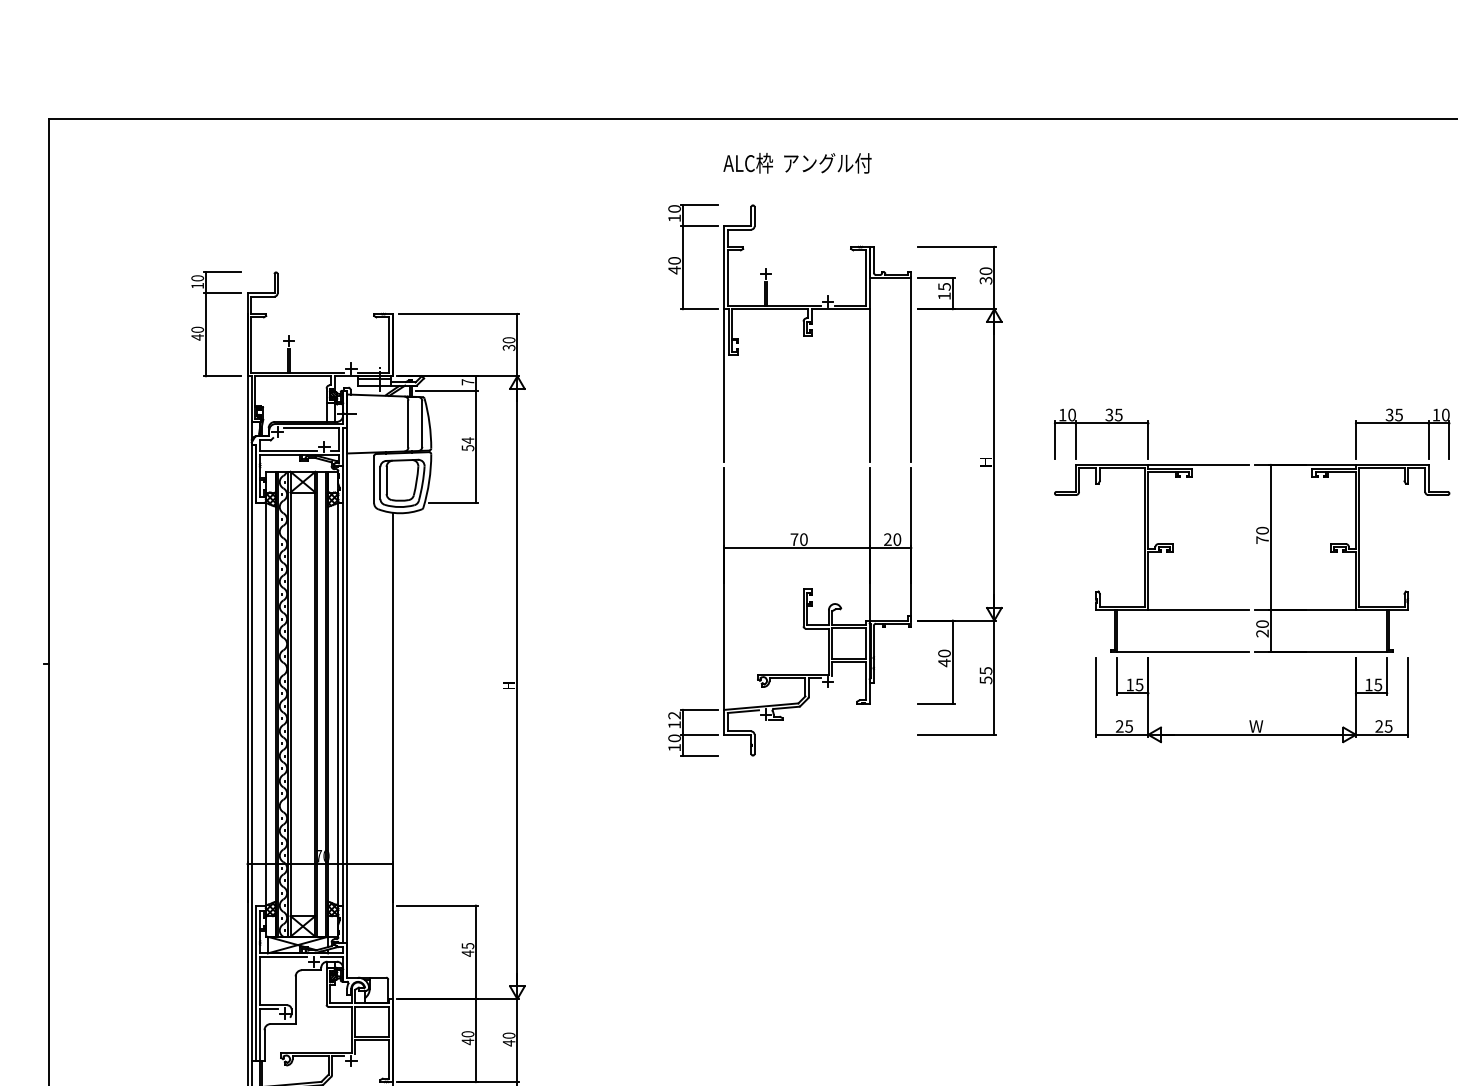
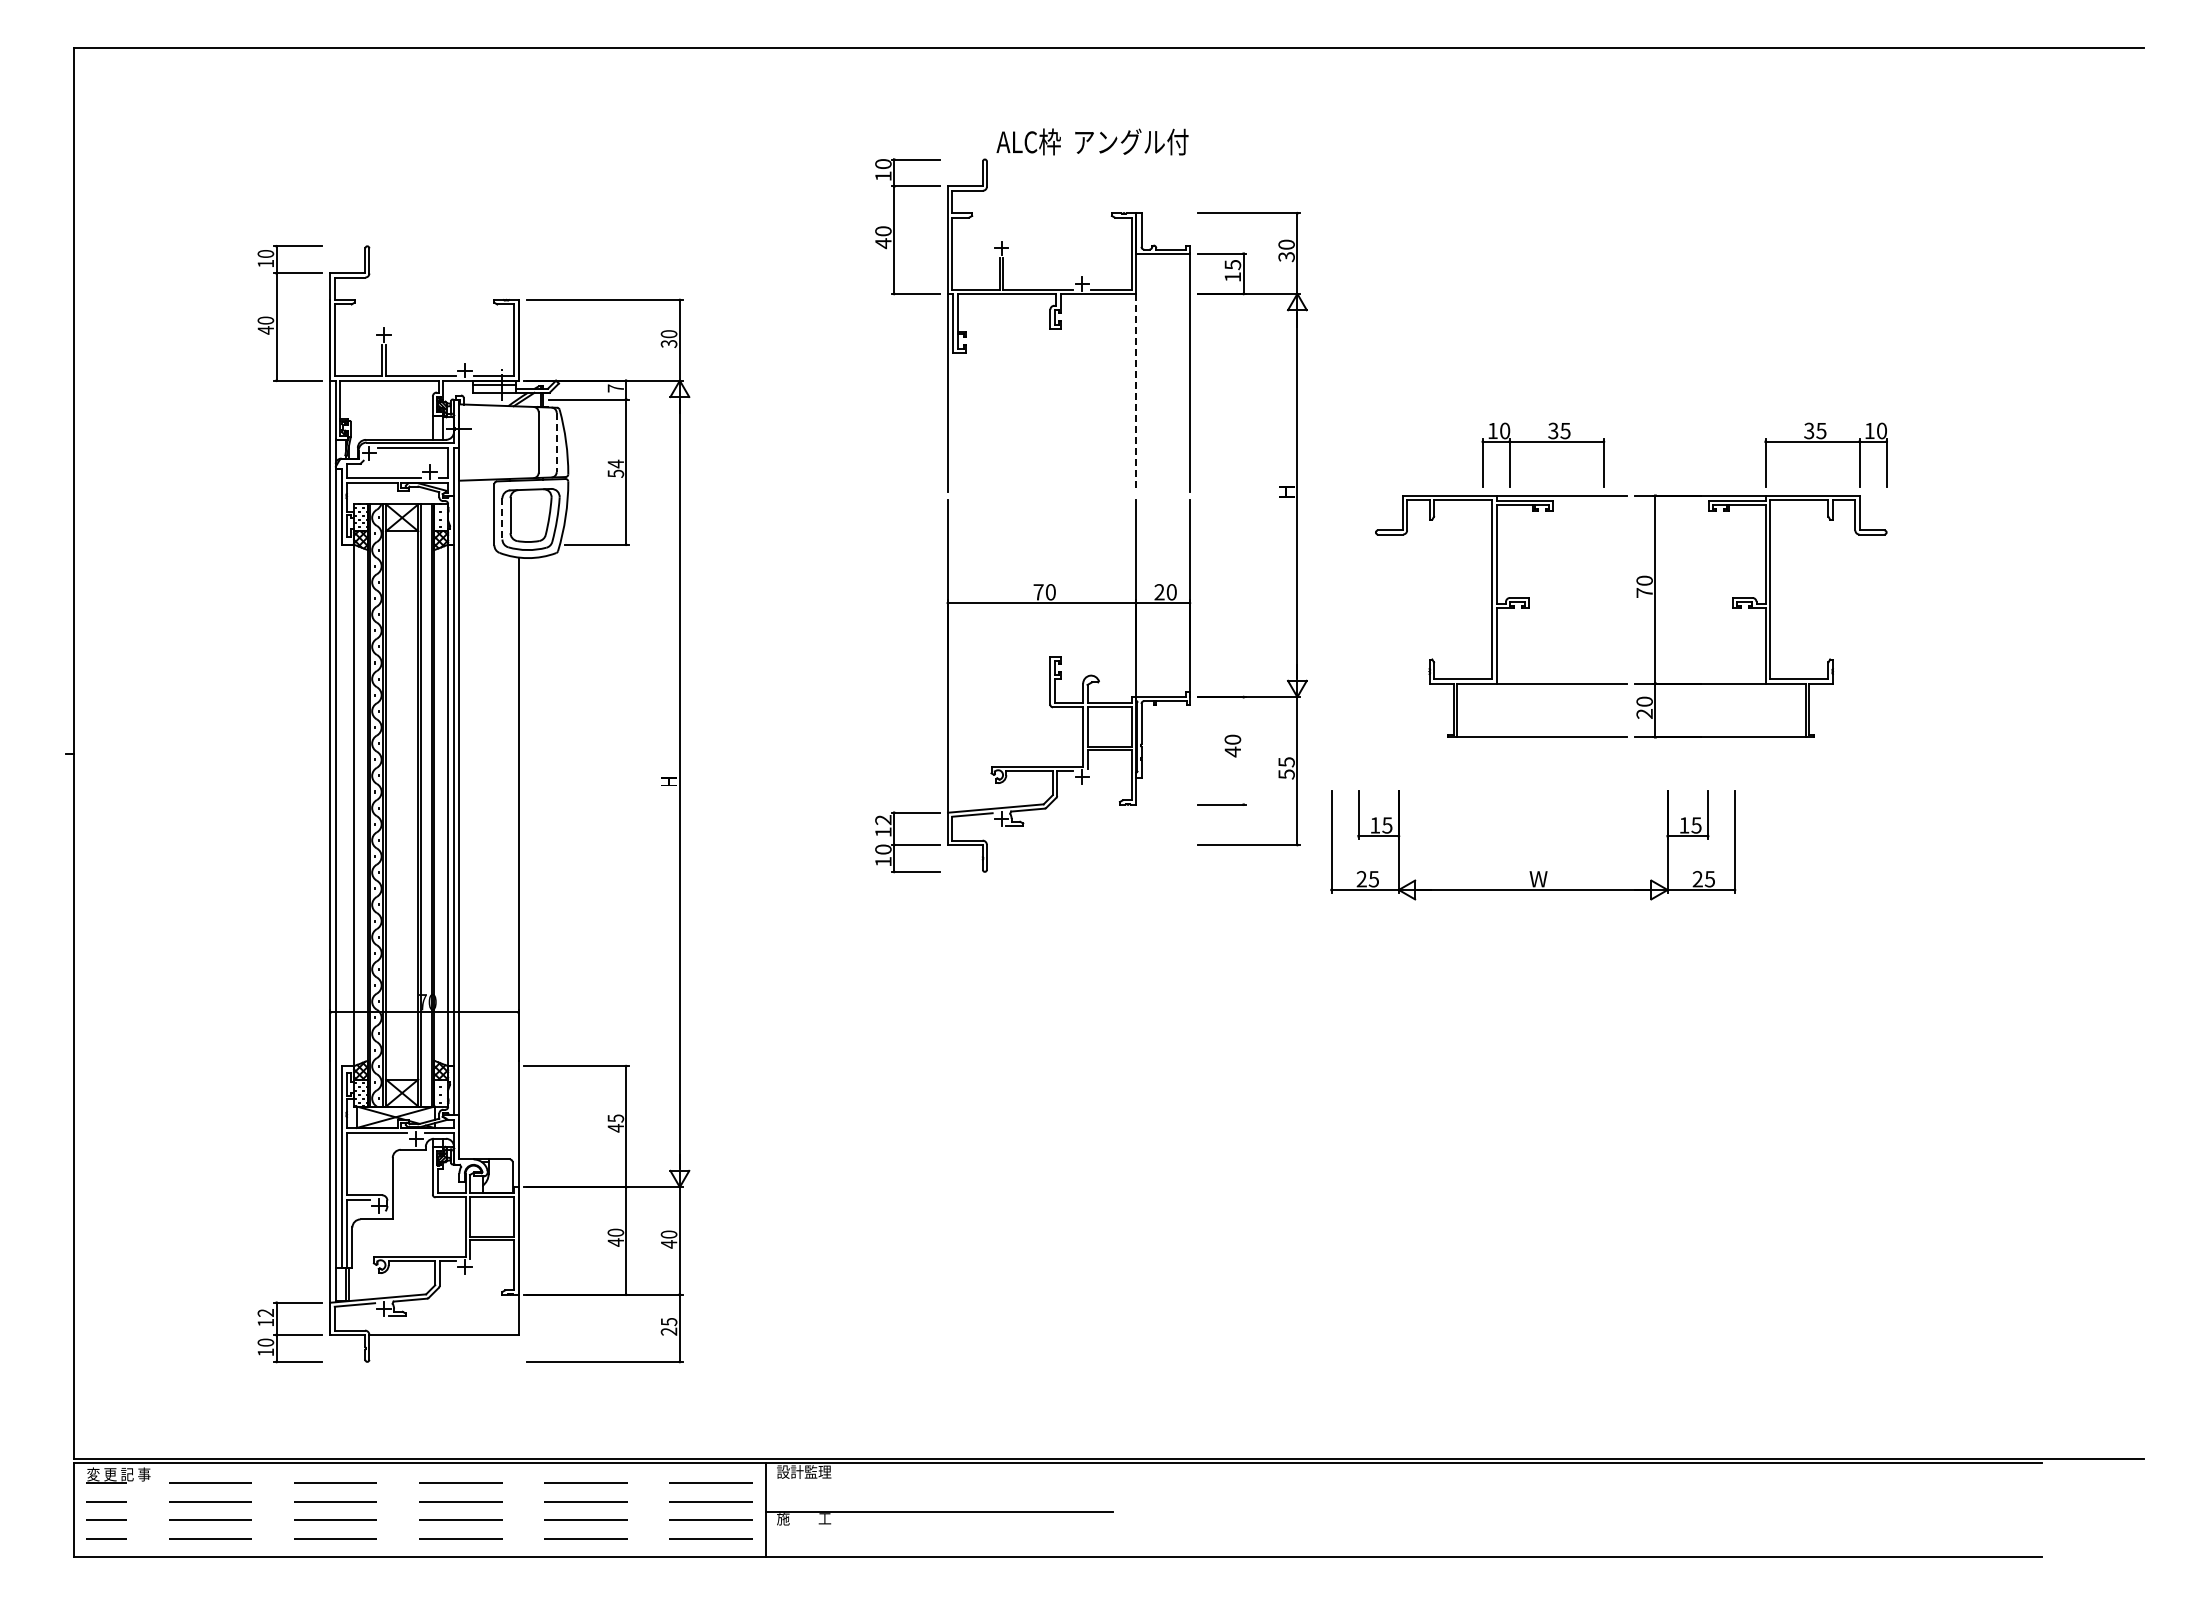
text: (797, 162) -> (1092, 141), moved
line: (870, 385) -> (1136, 392), solid -> dashed
line: (422, 423) -> (556, 442), solid -> dashed
part: (1101, 423) -> (1543, 442), moved
line: (380, 482) -> (502, 518), solid -> dashed
line: (952, 661) -> (1243, 750), removed
part: (1250, 720) -> (1531, 871), moved

